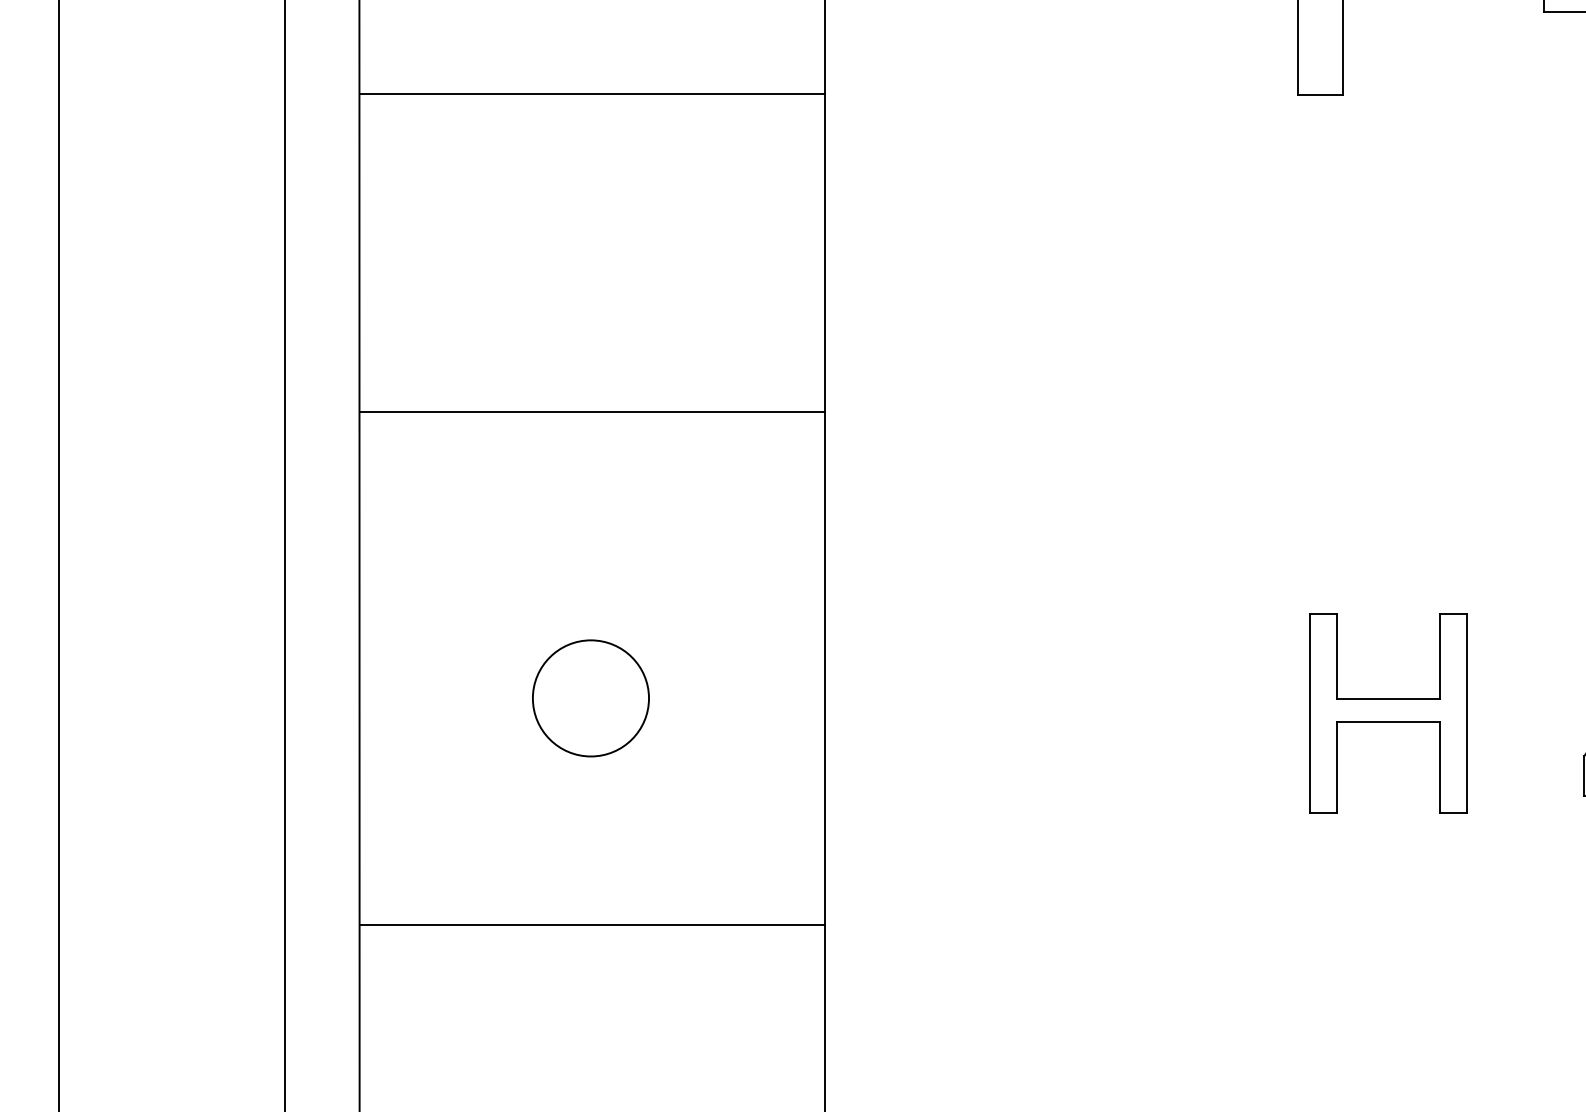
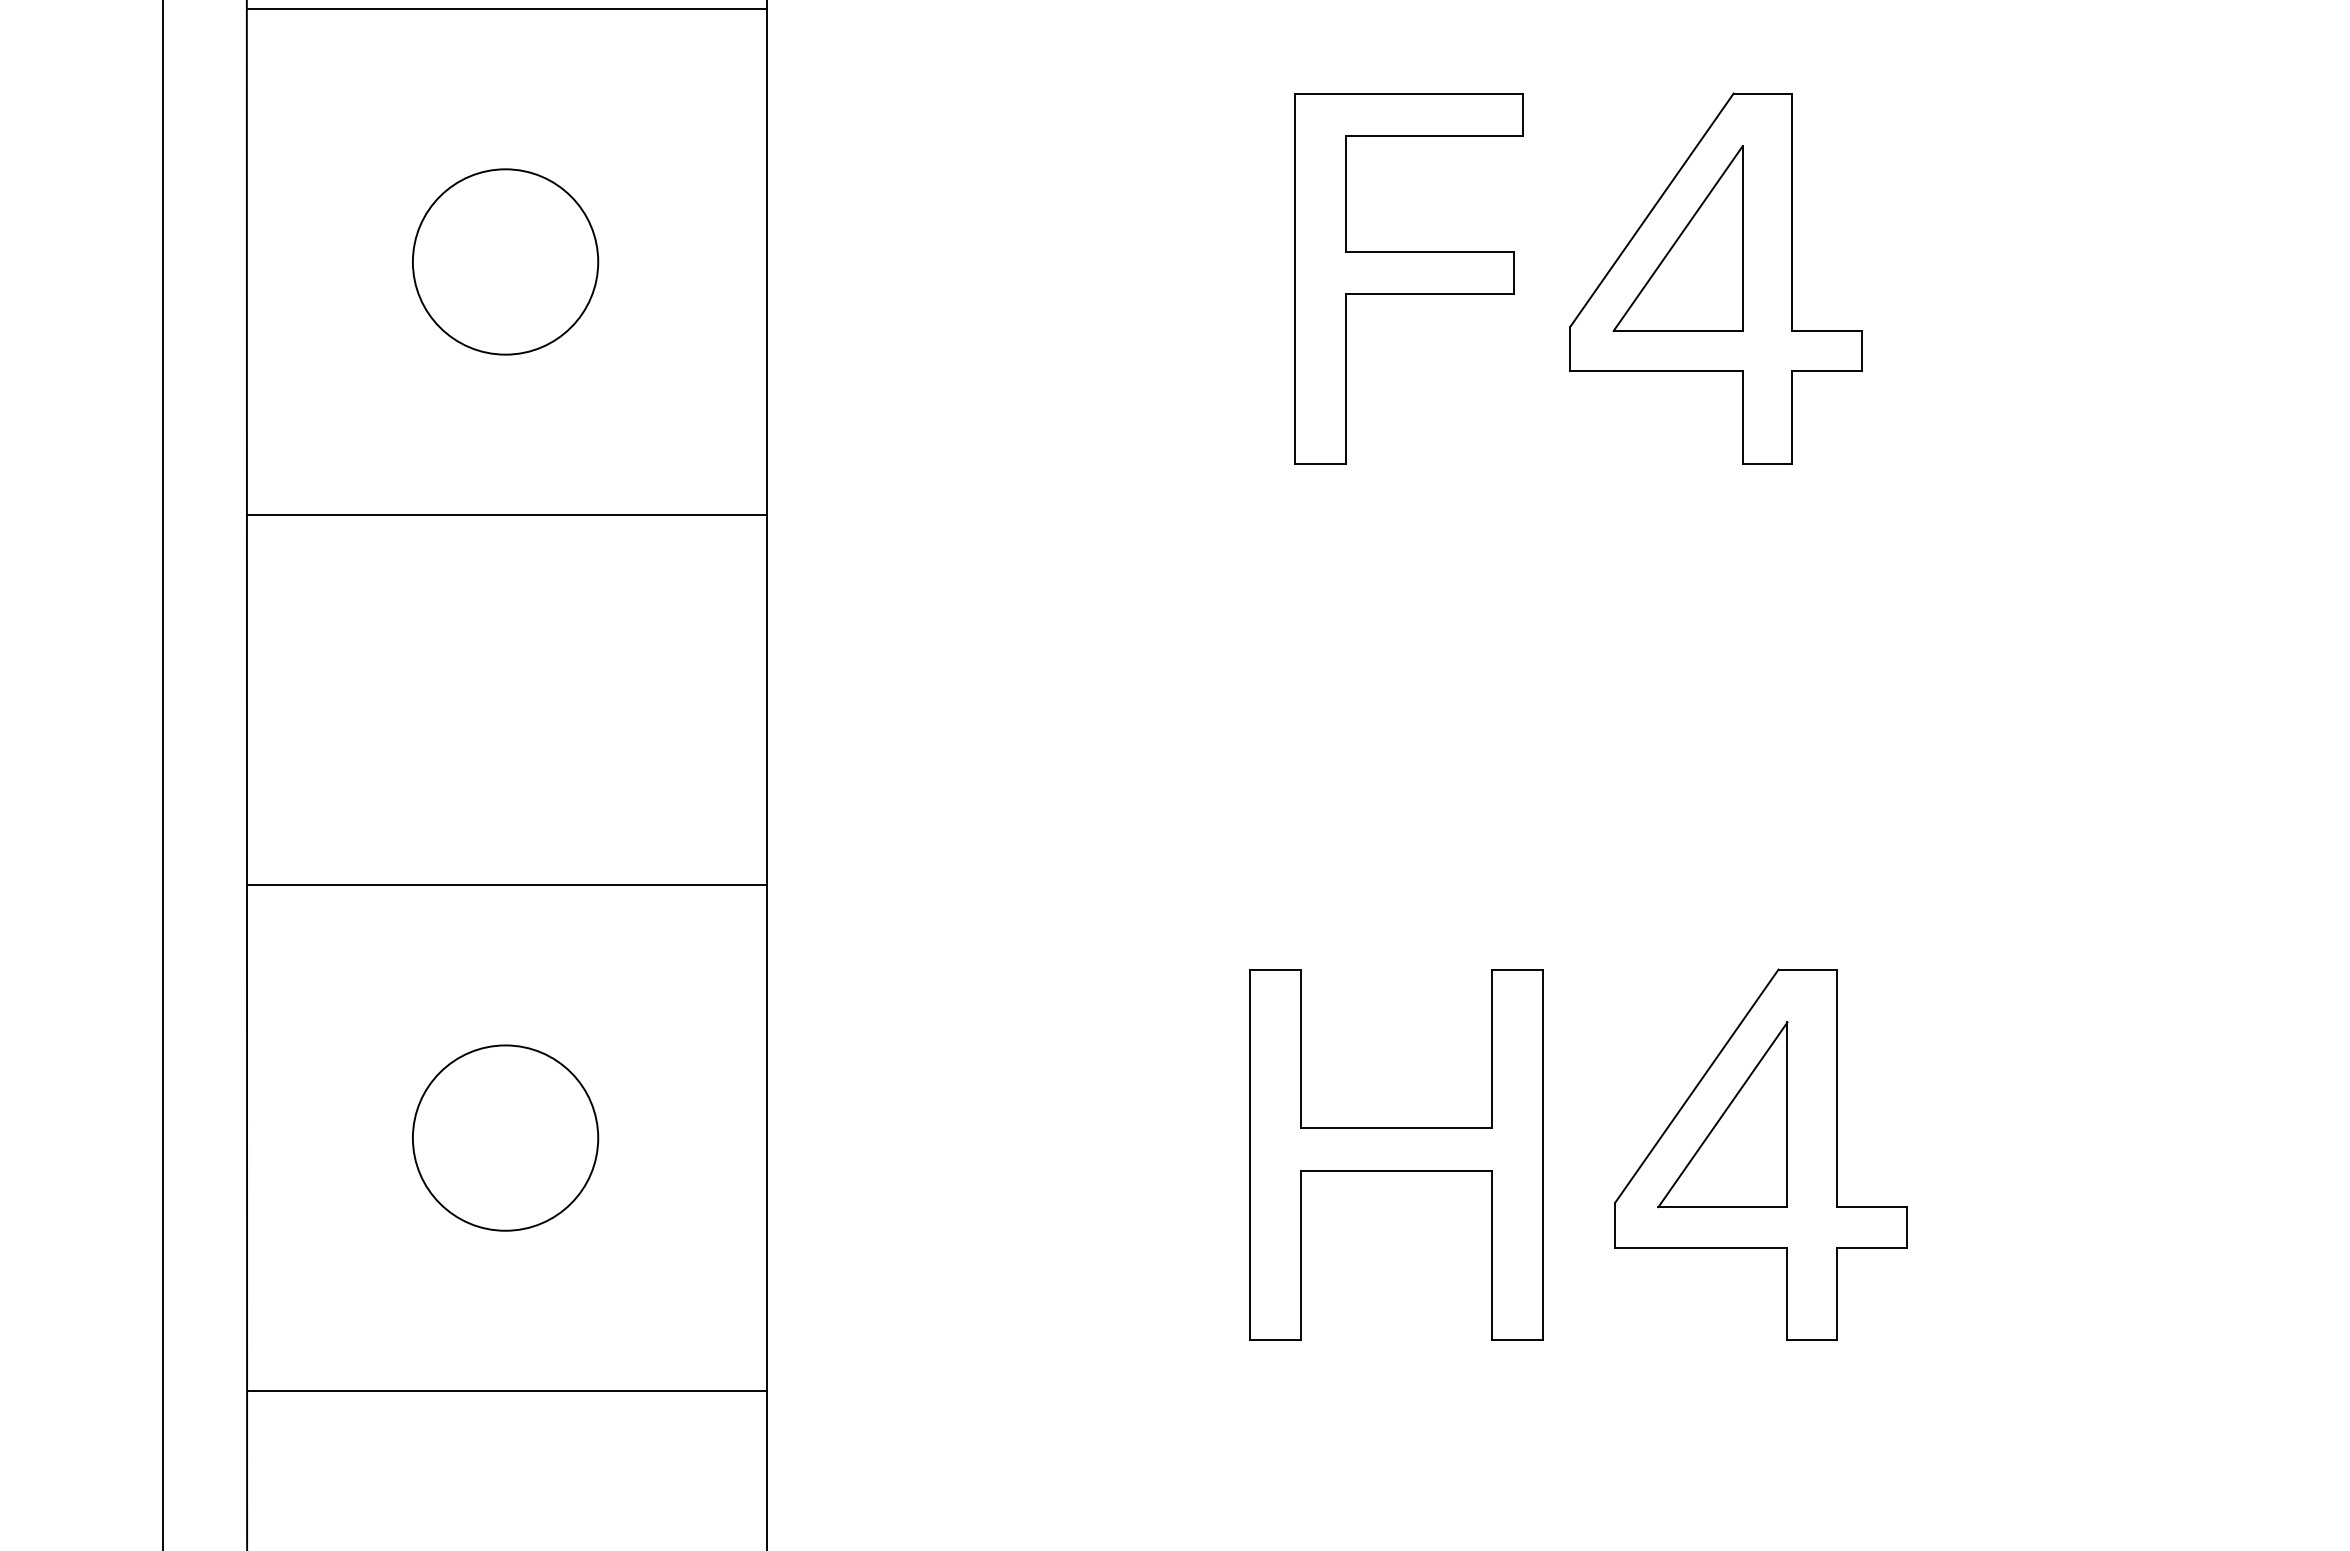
line: (591, 93) -> (506, 514), moved
line: (591, 412) -> (506, 885), moved
circle: (590, 697) -> (505, 1137), size x1.43
part: (1388, 713) -> (1396, 1154), size x1.67

